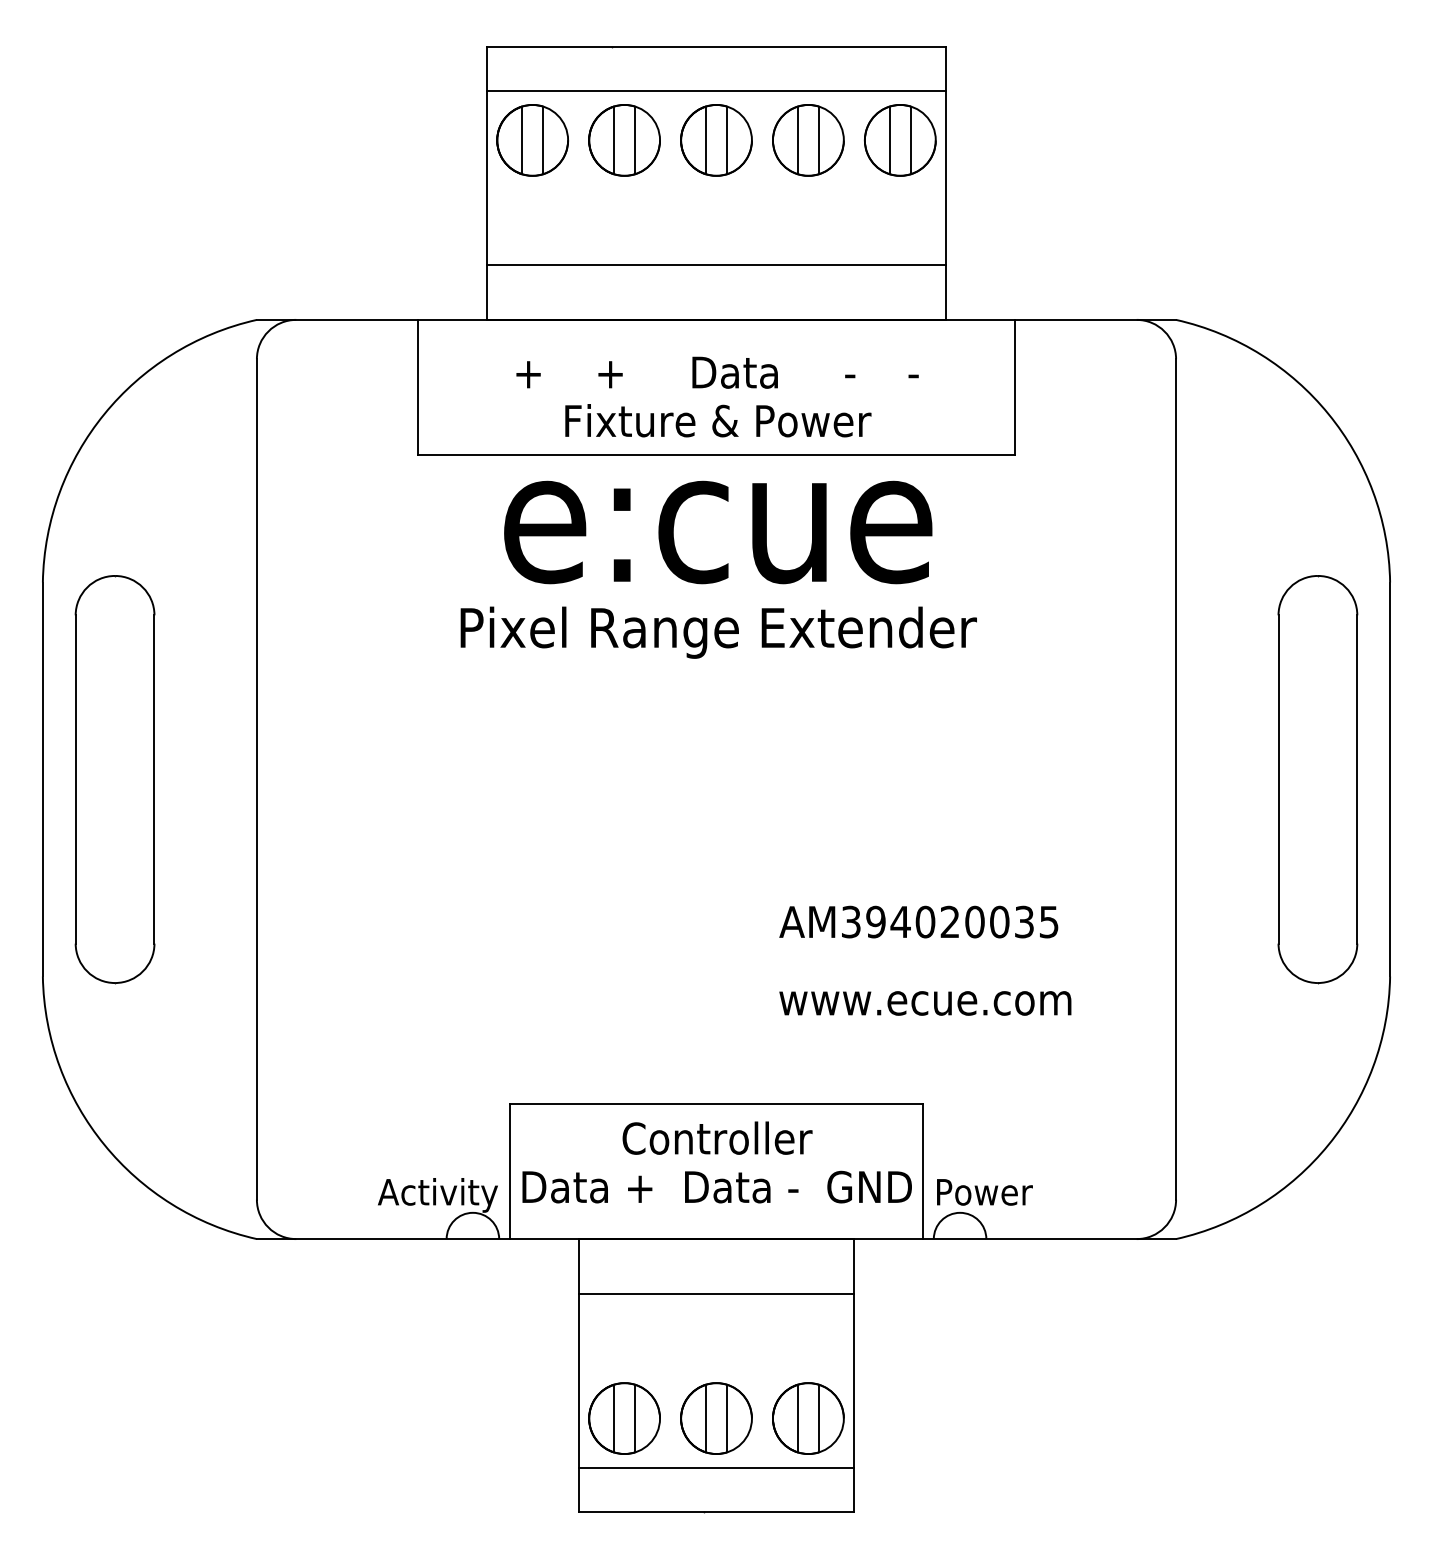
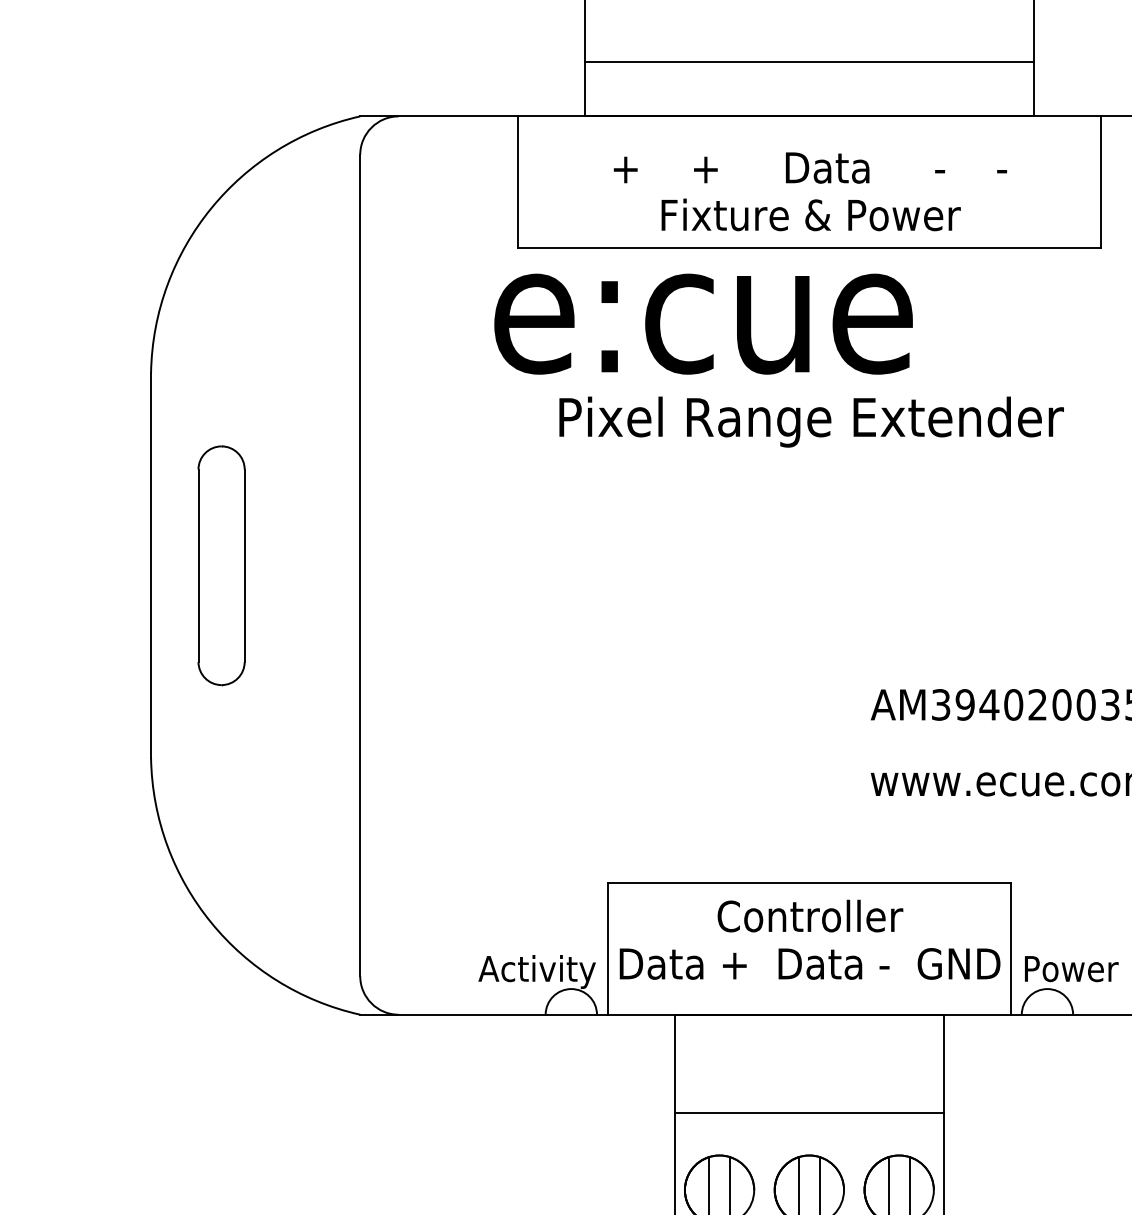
text: (718, 532) -> (703, 324), moved
part: (114, 779) -> (221, 565), size x0.6
line: (716, 1294) -> (809, 1112), moved

